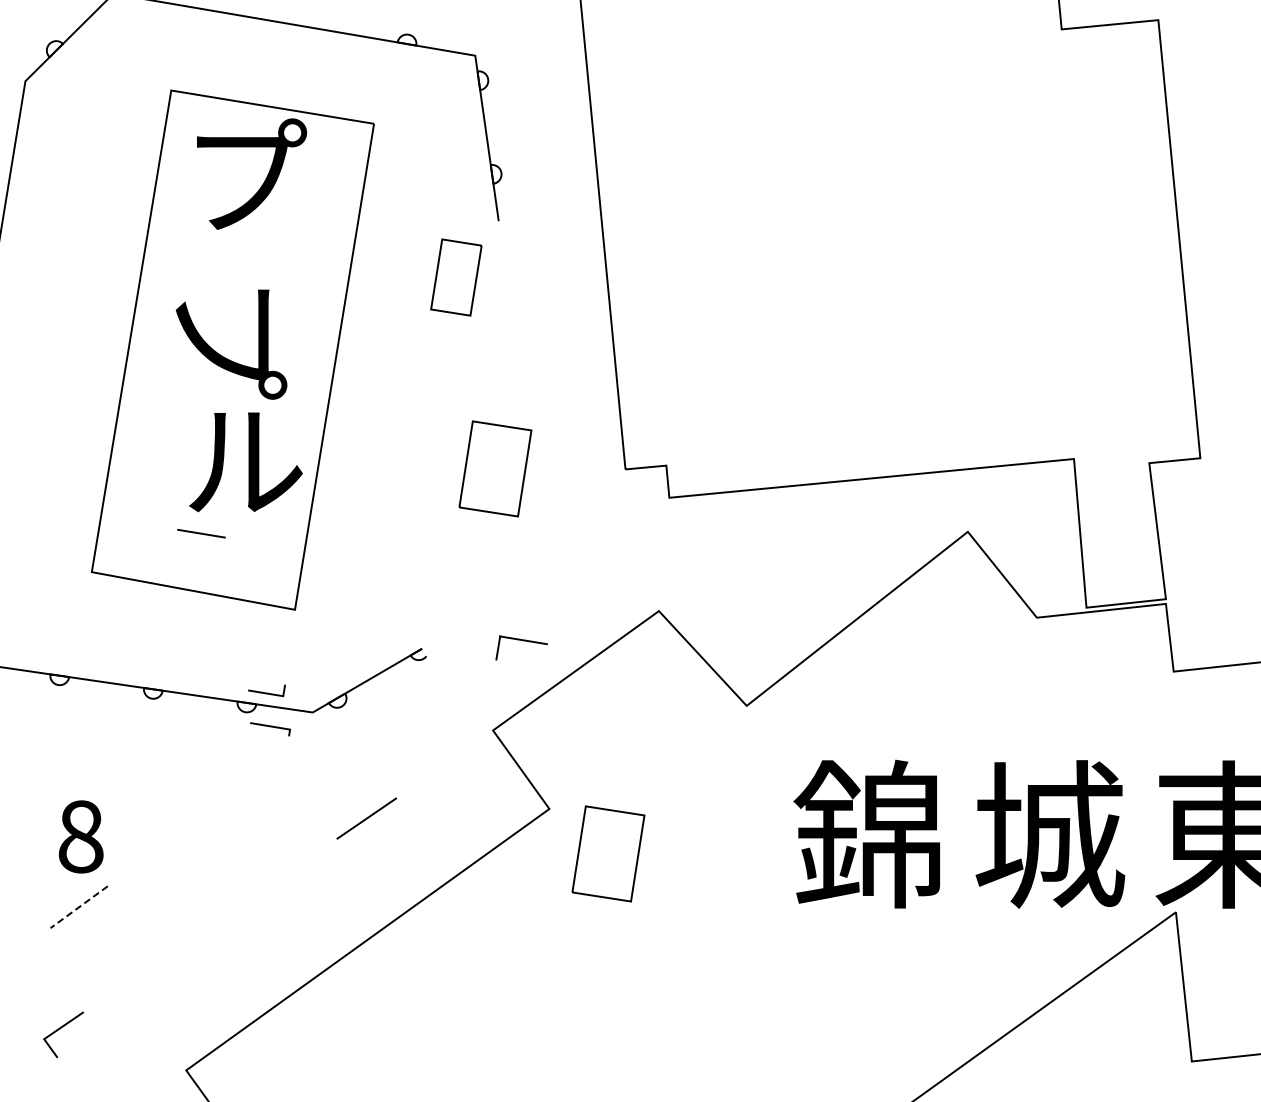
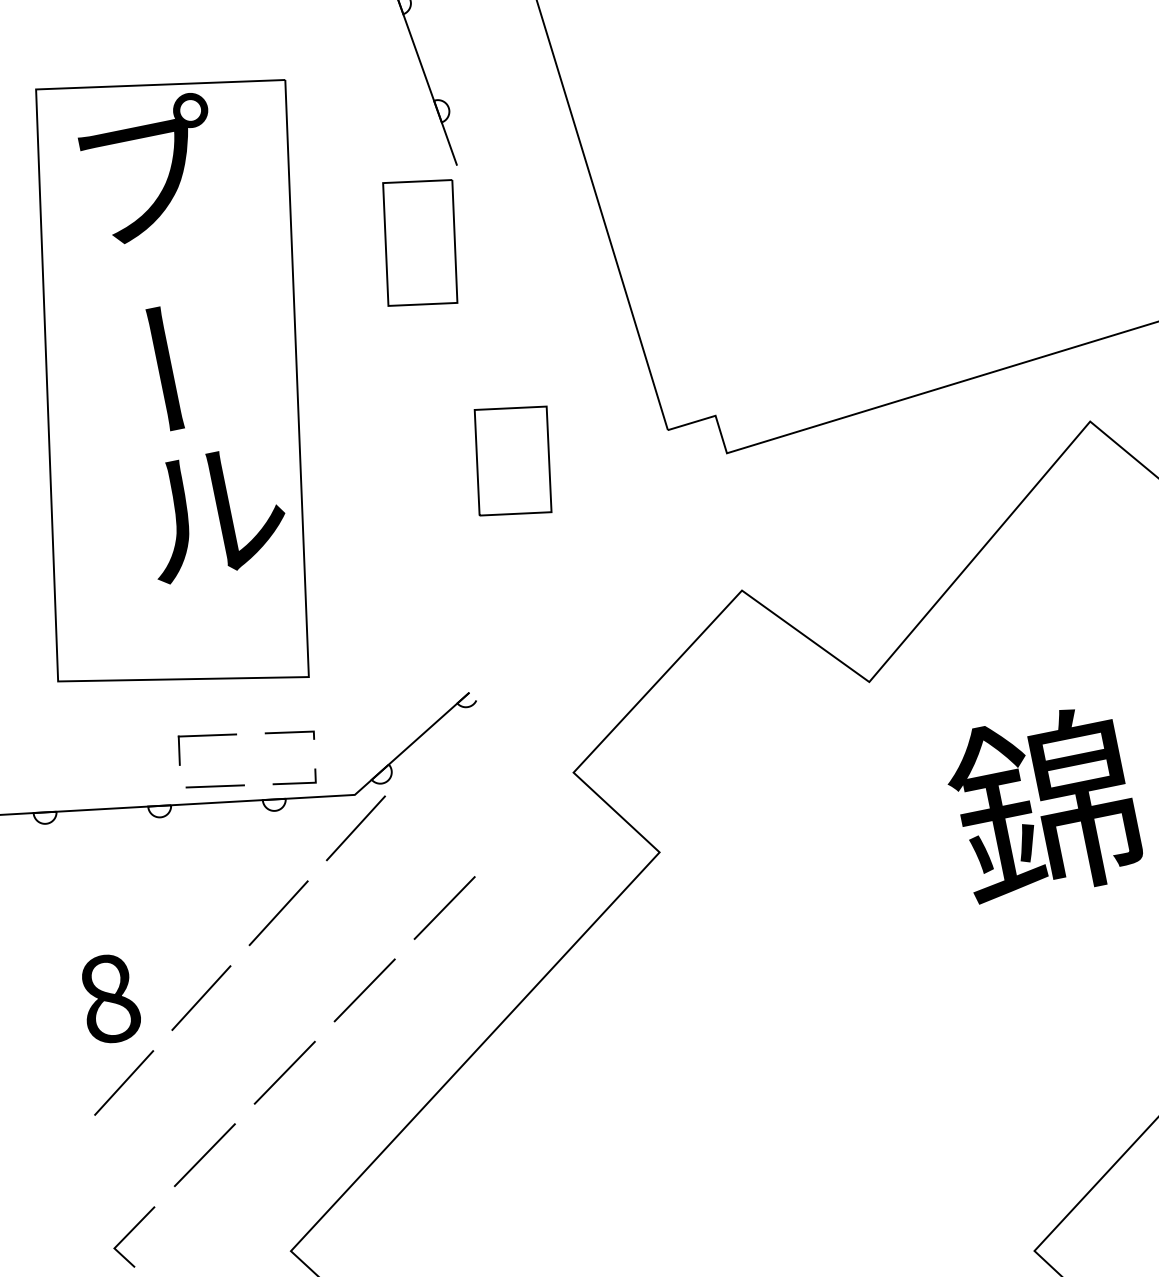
part: (456, 277) -> (420, 242), size x1.43
text: (231, 342) -> (168, 374), プ -> ー
line: (201, 533) -> (215, 786), moved
part: (523, 641) -> (207, 736), moved
line: (270, 727) -> (290, 733), moved
line: (307, 739) -> (355, 828), added
line: (231, 795) -> (278, 913), added
line: (155, 851) -> (201, 998), added
part: (608, 853) -> (740, 891), removed
line: (288, 871) -> (364, 989), added
line: (78, 907) -> (123, 1083), dashed -> solid
line: (210, 925) -> (284, 1072), added
line: (132, 978) -> (204, 1154), added

